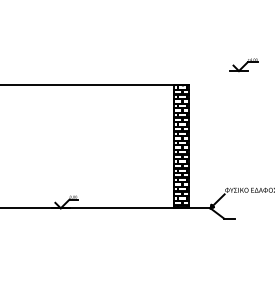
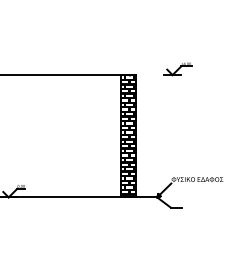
part: (243, 65) -> (177, 69), moved

